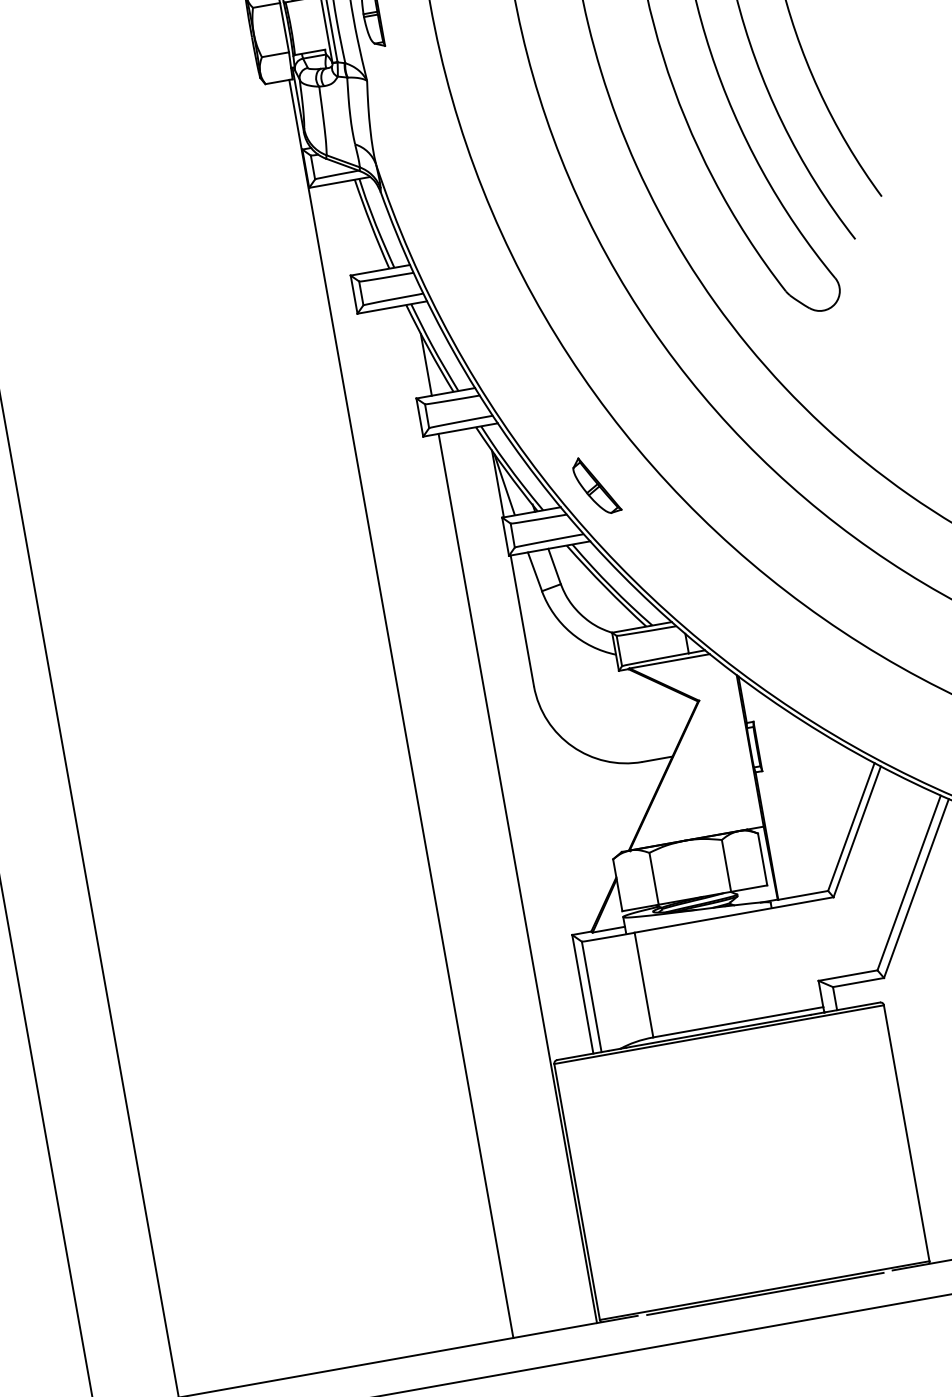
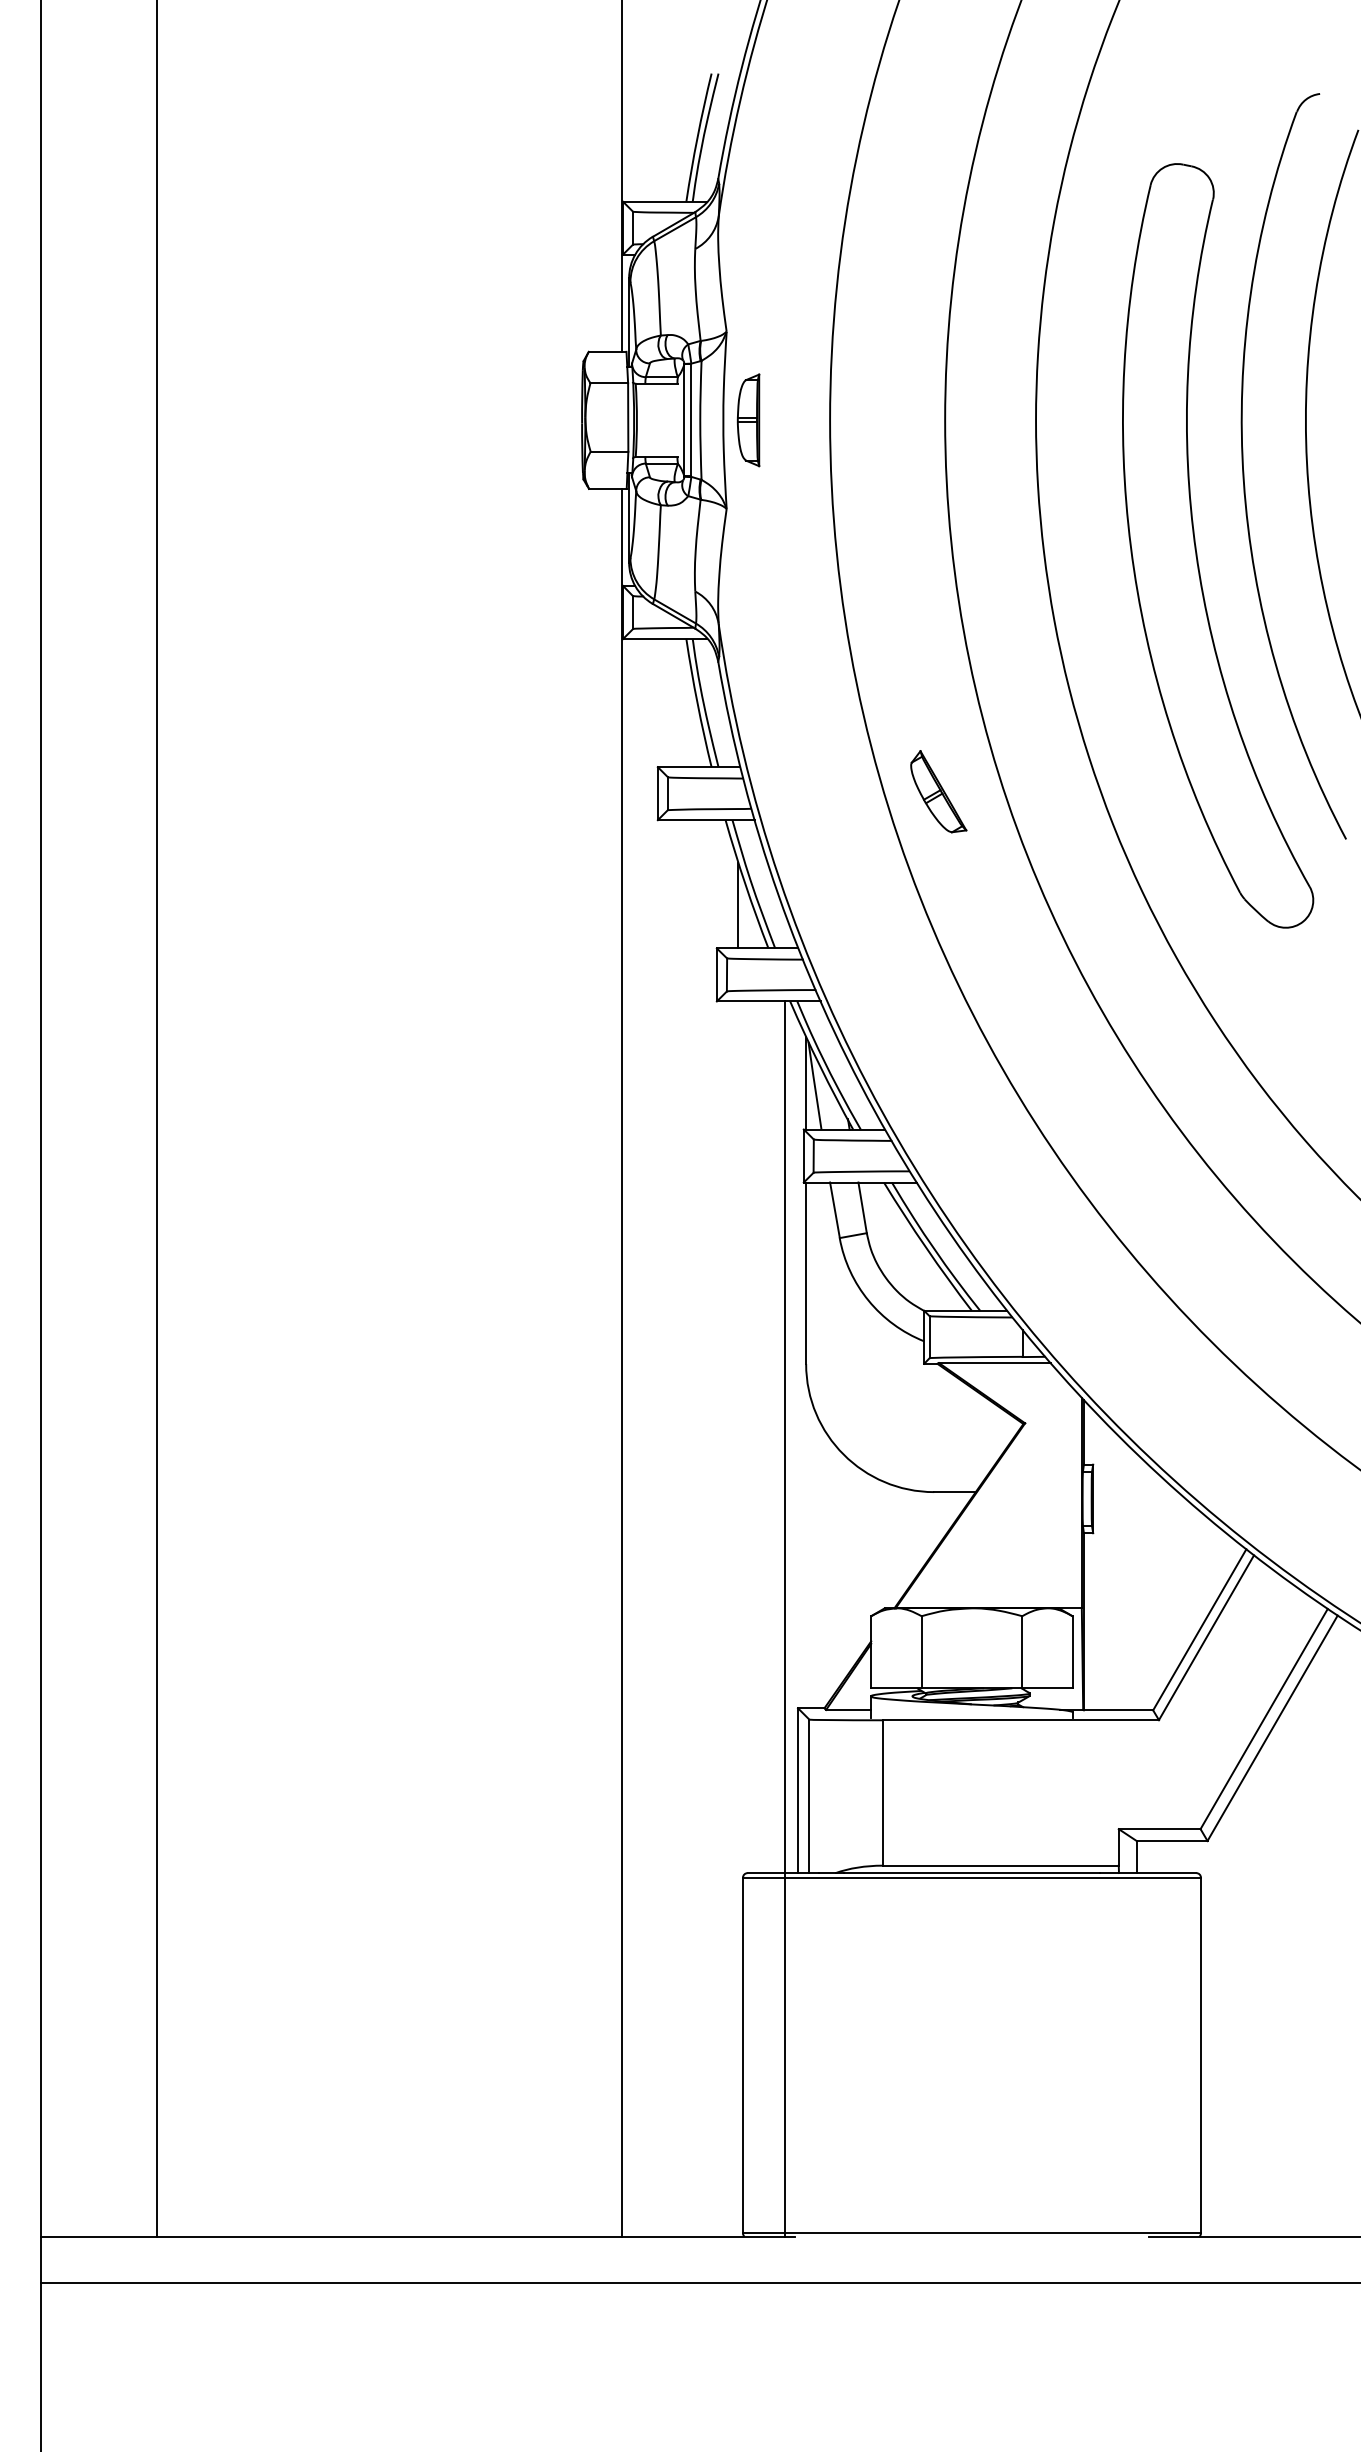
part: (596, 485) -> (938, 791), moved
line: (517, 878) -> (785, 1618), moved
line: (764, 1293) -> (971, 2237), removed

